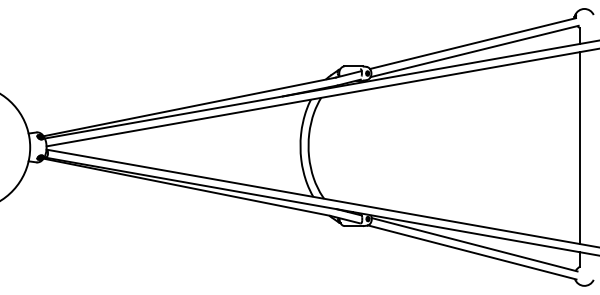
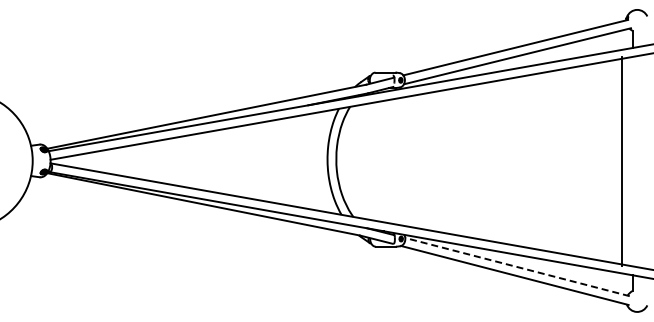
line: (580, 147) -> (621, 161), moved
line: (474, 245) -> (517, 267), solid -> dashed

